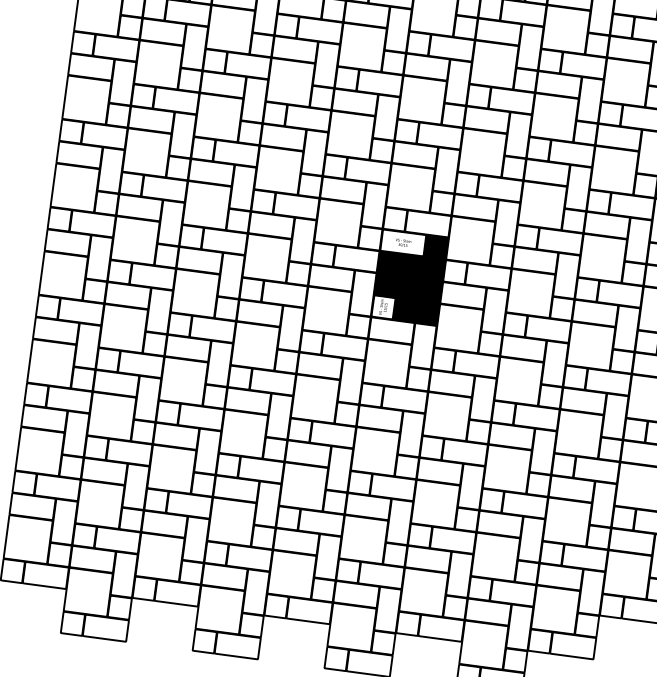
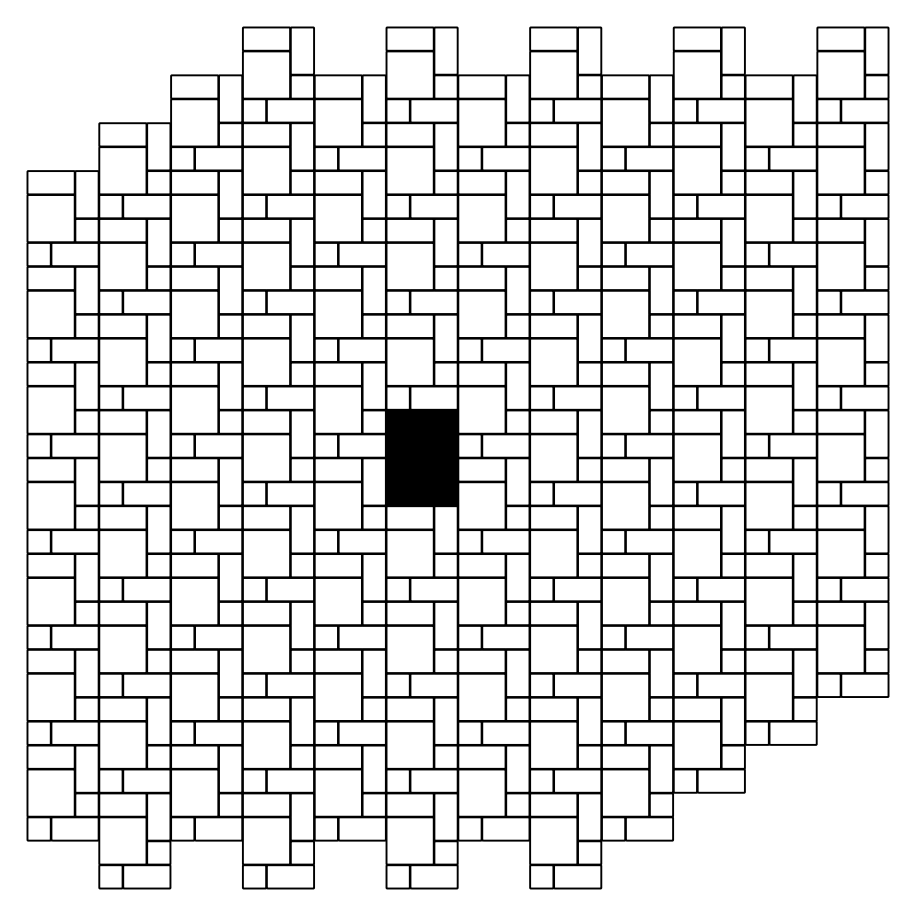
fill: (402, 242) -> (409, 421), added
fill: (382, 306) -> (397, 493), added

